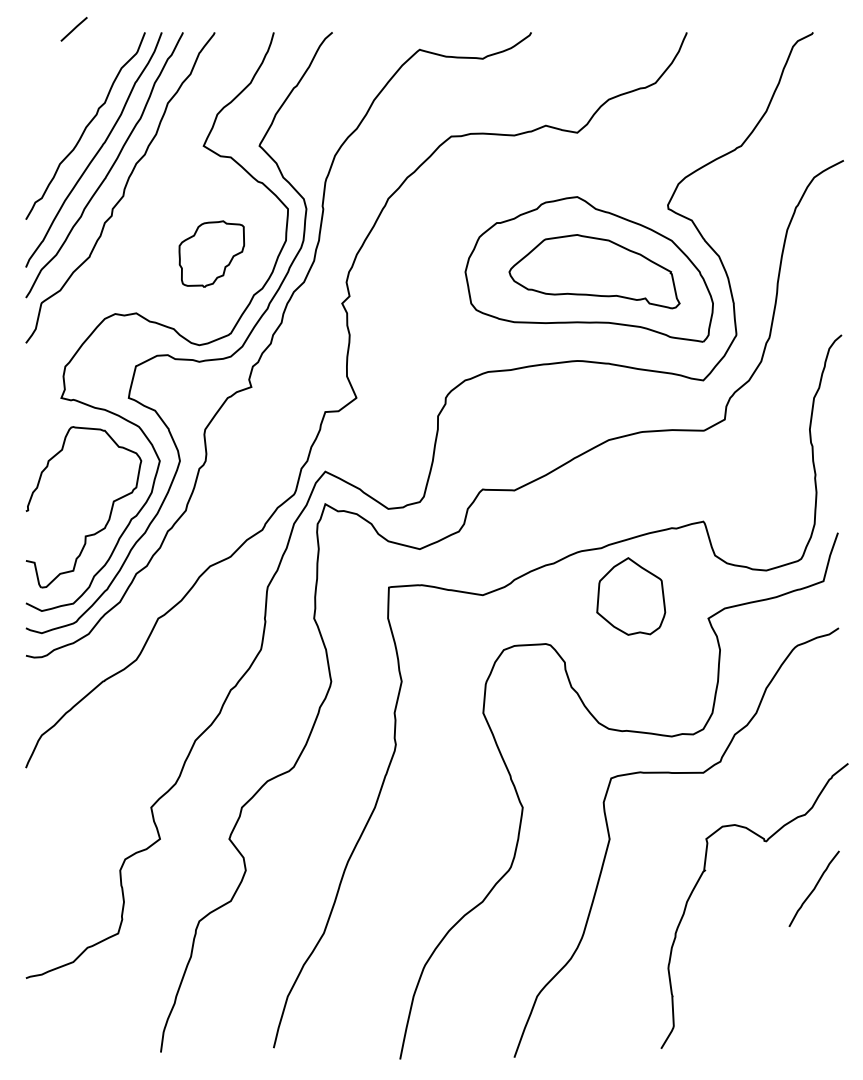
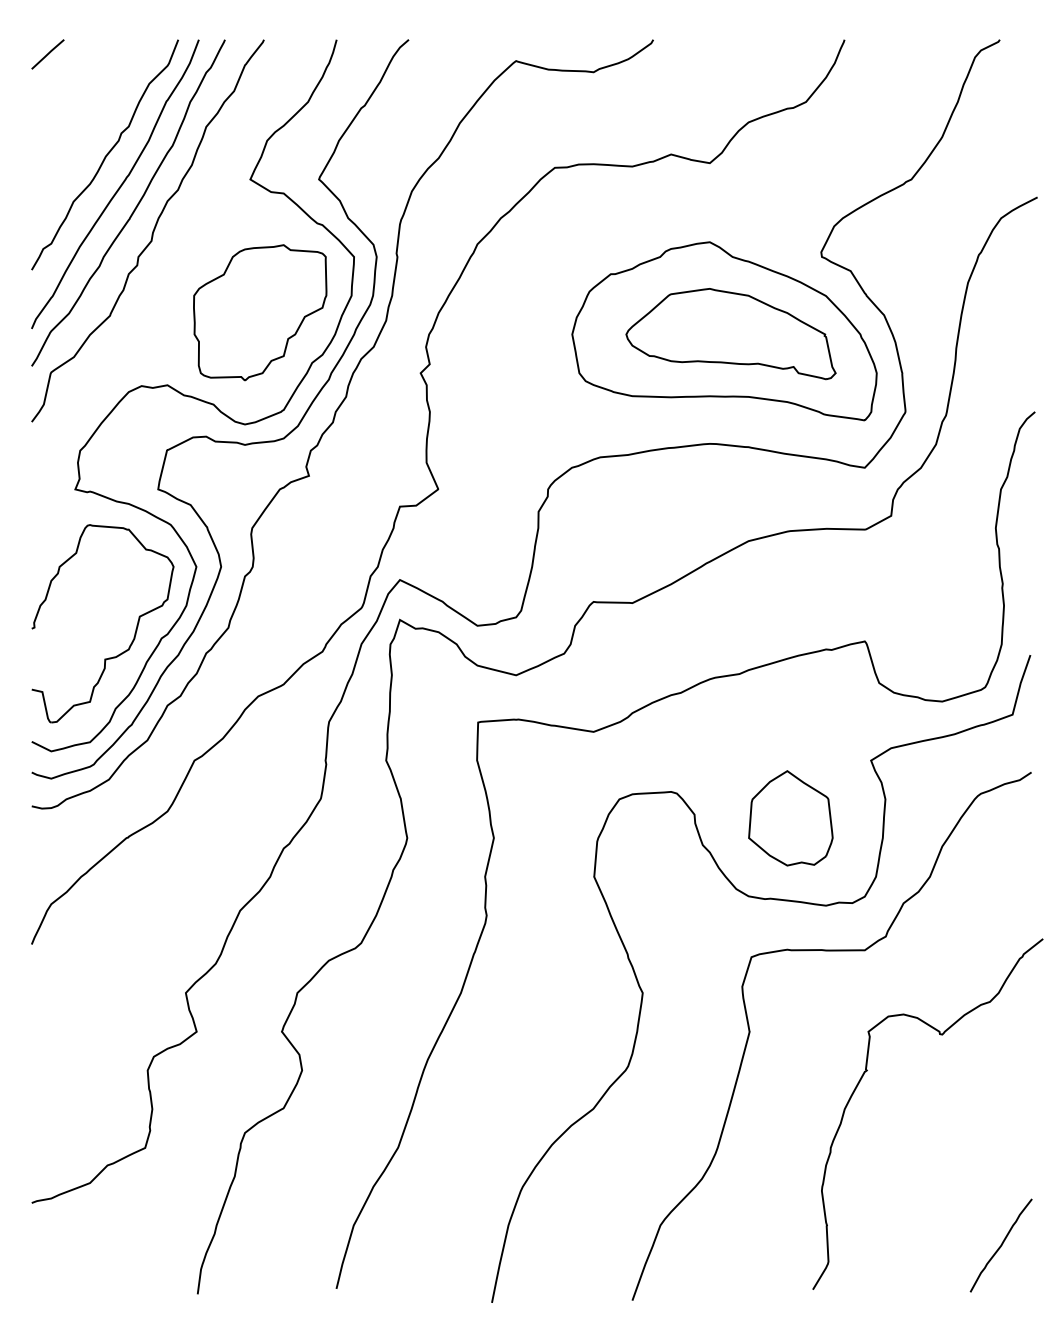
line: (73, 29) -> (47, 54), moved
part: (211, 253) -> (259, 311), size x1.67
part: (631, 596) -> (791, 818), moved
curve: (813, 888) -> (1000, 1245), moved

